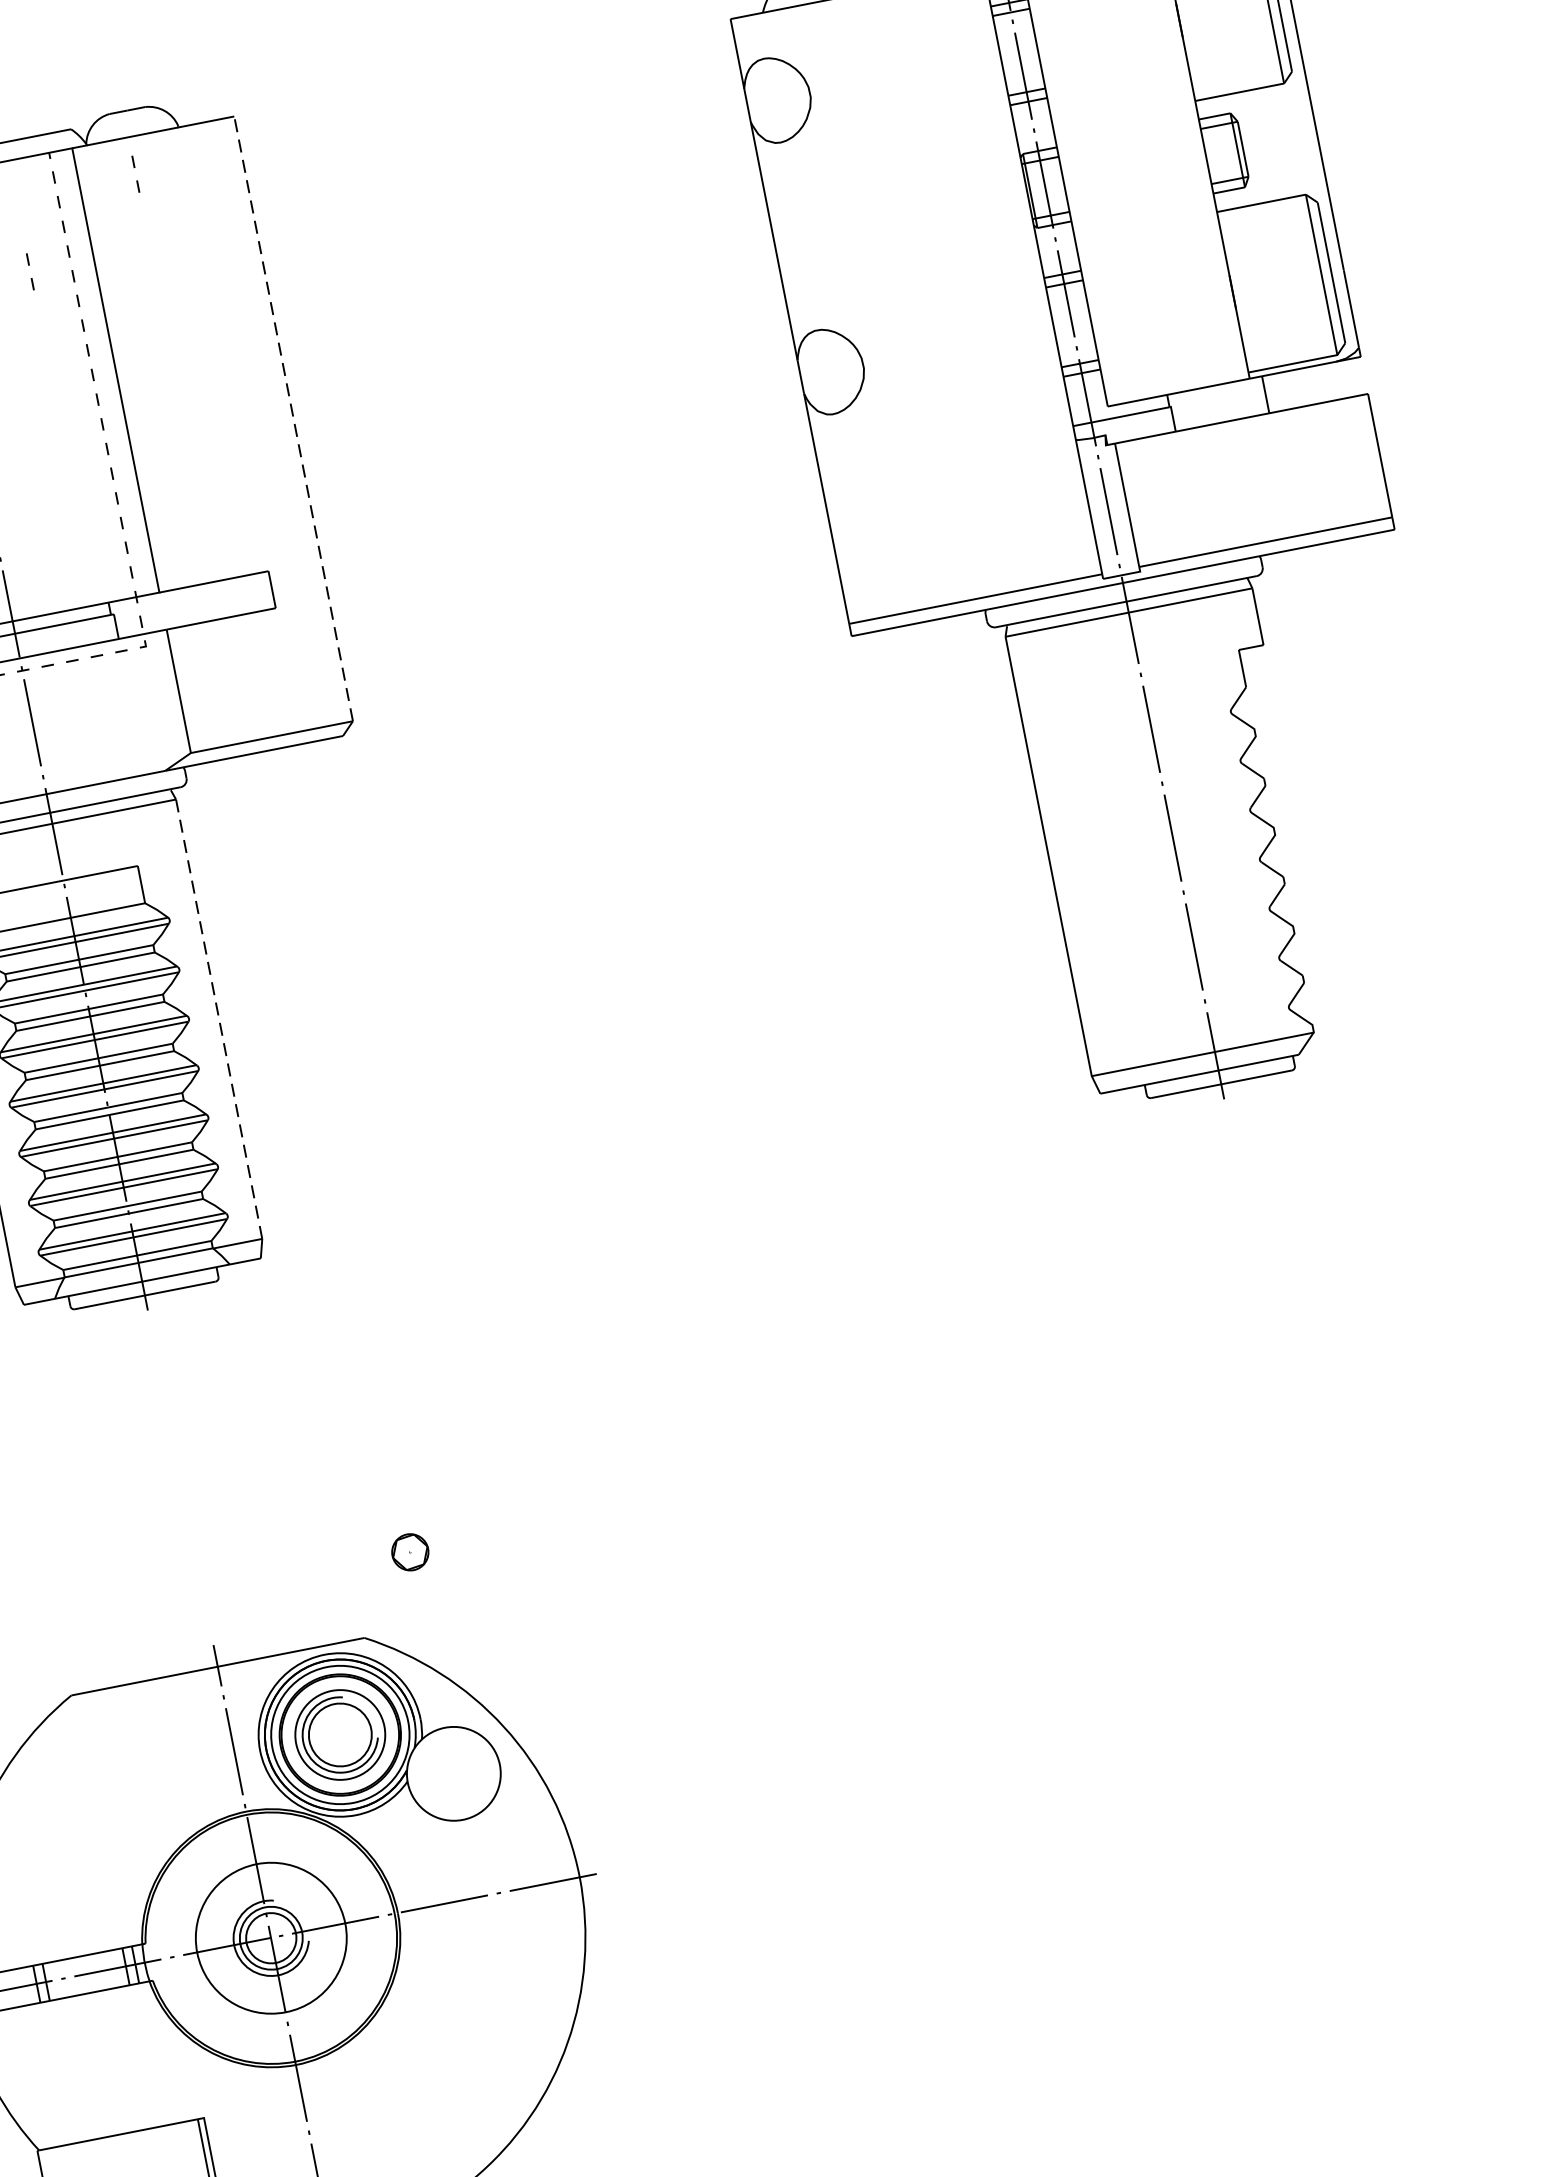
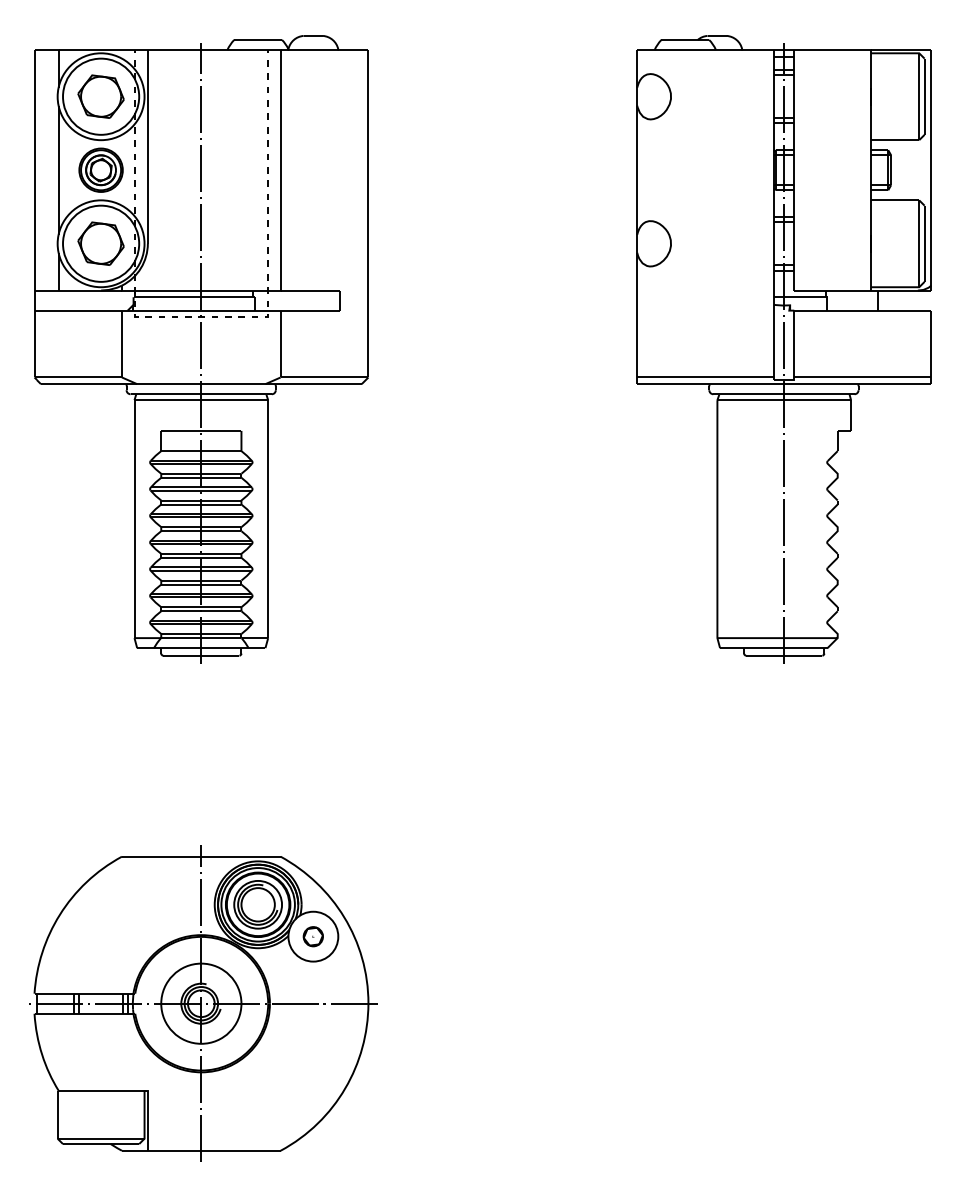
line: (133, 168) -> (310, 66), removed
line: (27, 265) -> (245, 106), removed
line: (293, 418) -> (368, 213), dashed -> solid
line: (219, 1019) -> (268, 519), dashed -> solid
part: (408, 1552) -> (312, 936), moved

